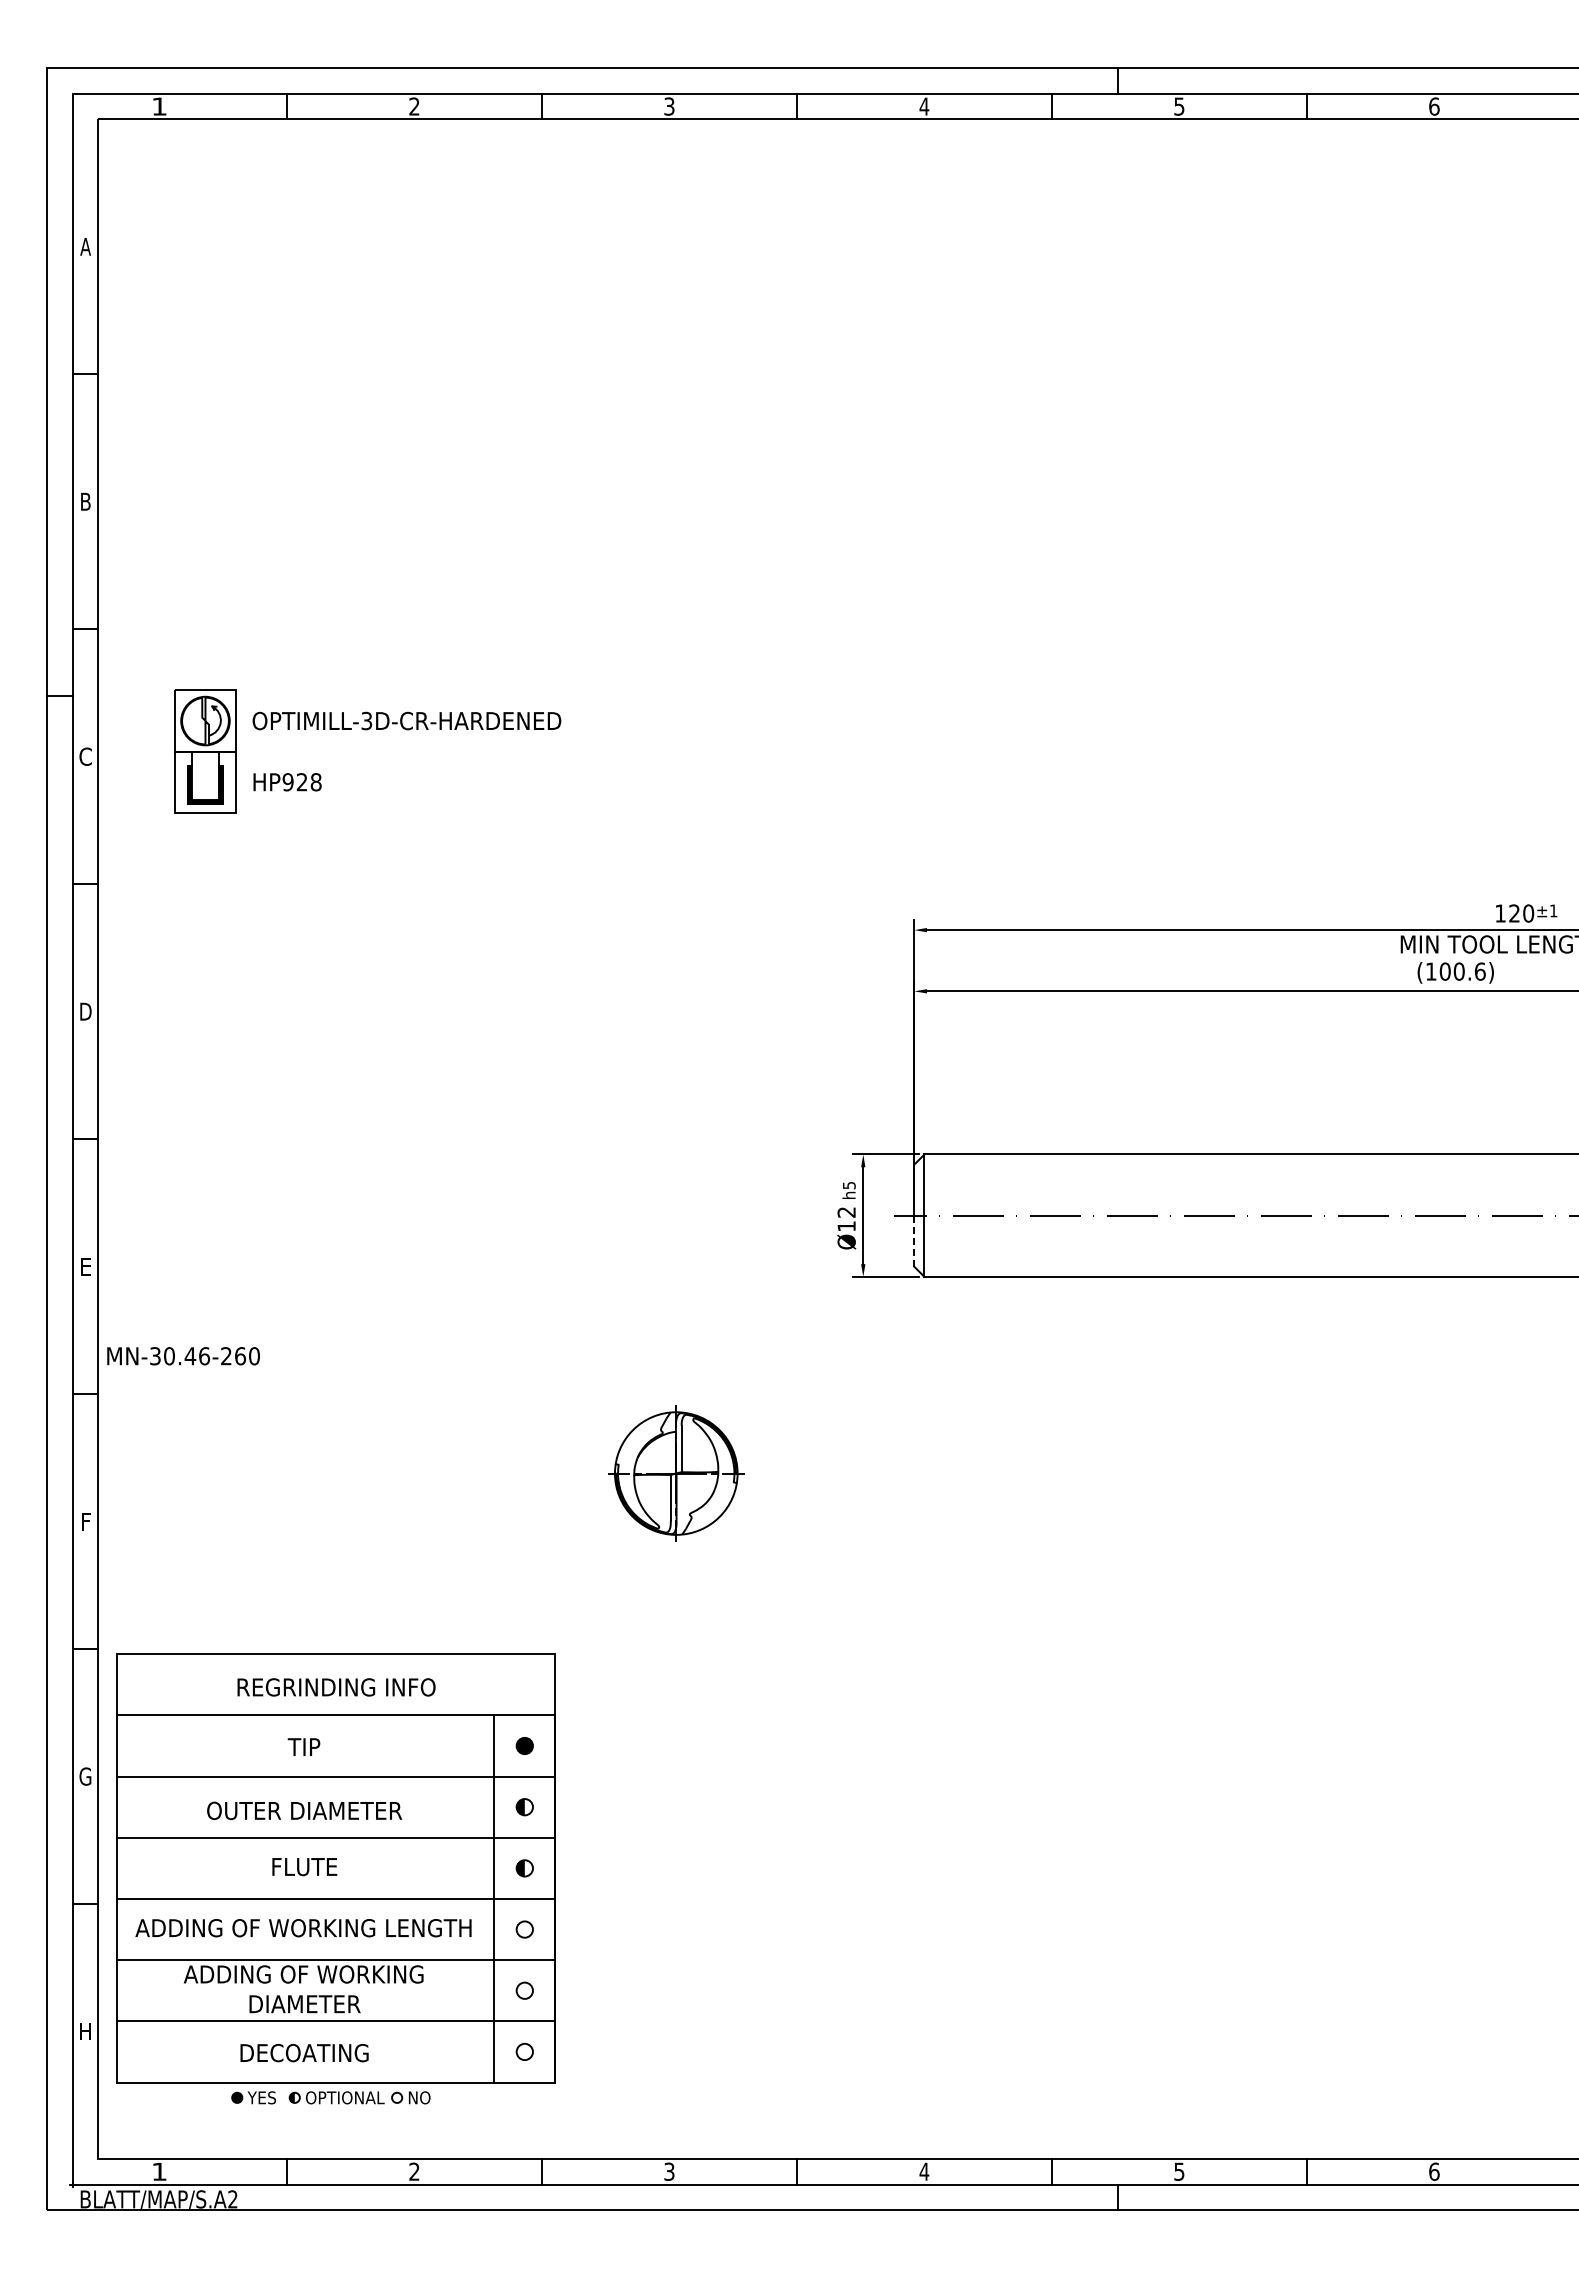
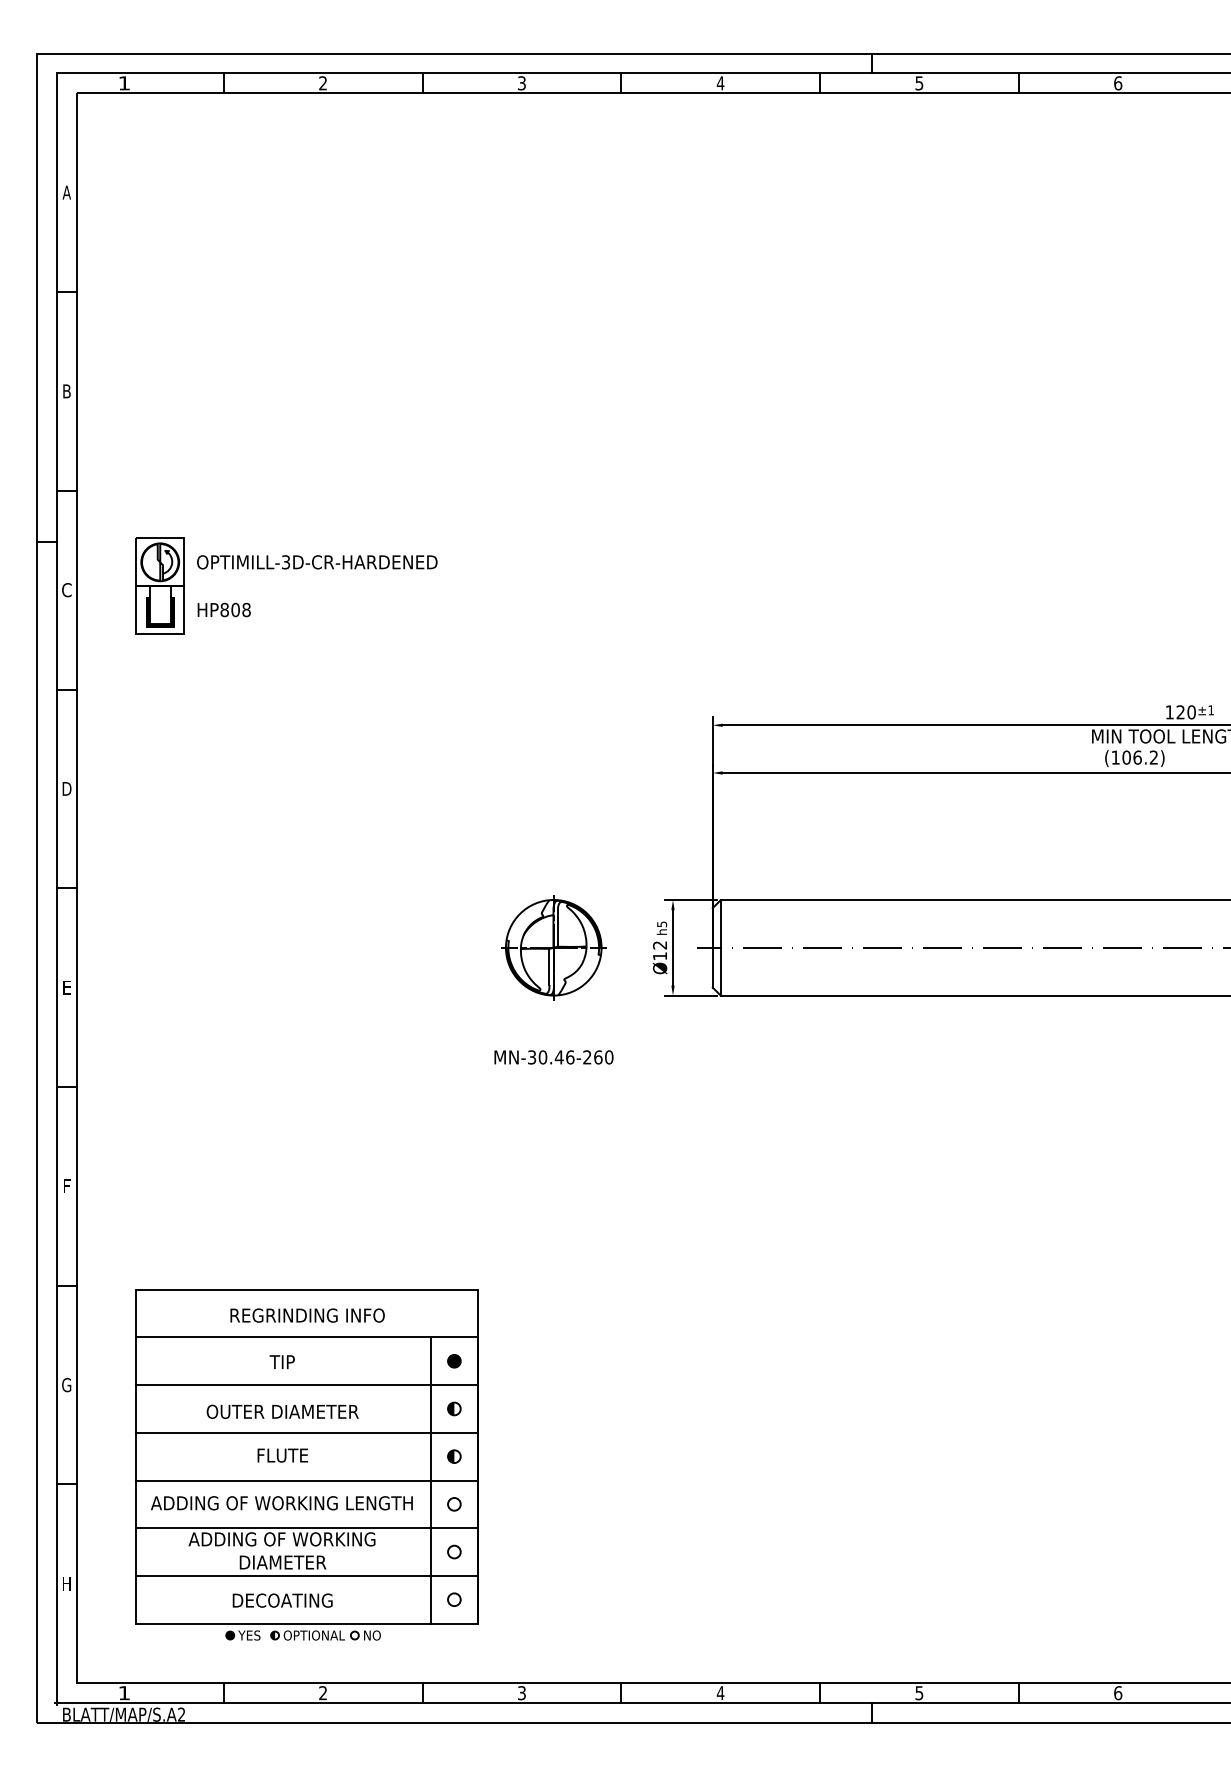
text: (294, 782) -> (229, 610), HP928 -> HP808
text: (1469, 971) -> (1145, 757), (100.6) -> (106.2)
line: (914, 1241) -> (712, 968), dashed -> solid
text: (183, 1356) -> (553, 1057), moved
part: (676, 1473) -> (553, 947), moved
part: (335, 1878) -> (306, 1464), moved

